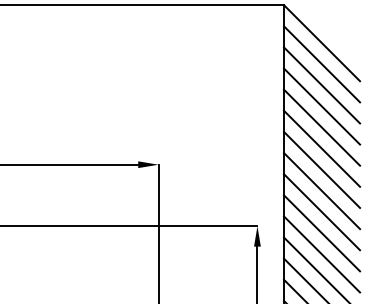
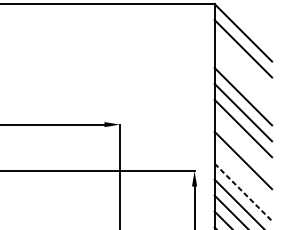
line: (322, 85) -> (243, 64), removed
line: (322, 106) -> (243, 80), removed
line: (322, 191) -> (243, 144), removed
line: (322, 233) -> (243, 176), removed
line: (322, 254) -> (243, 192), solid -> dashed

